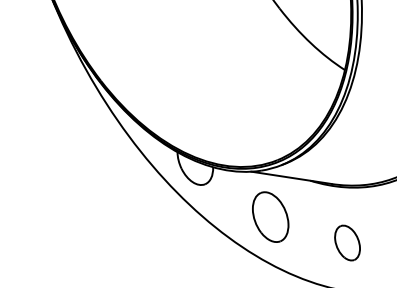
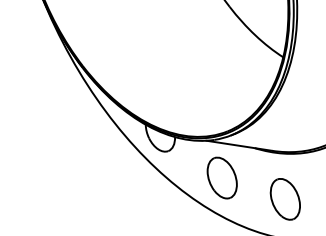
part: (347, 242) -> (285, 198), size x1.43

